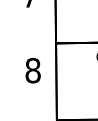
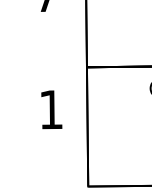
text: (32, 70) -> (50, 109), 8 -> 1

